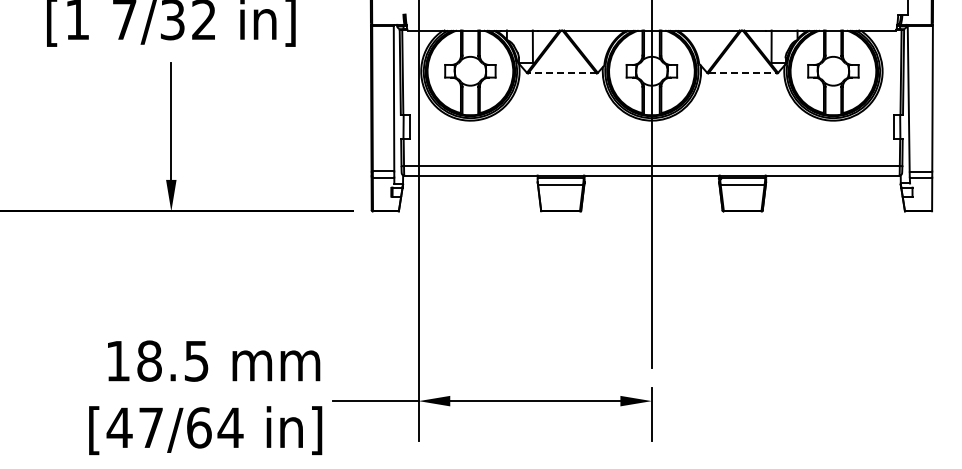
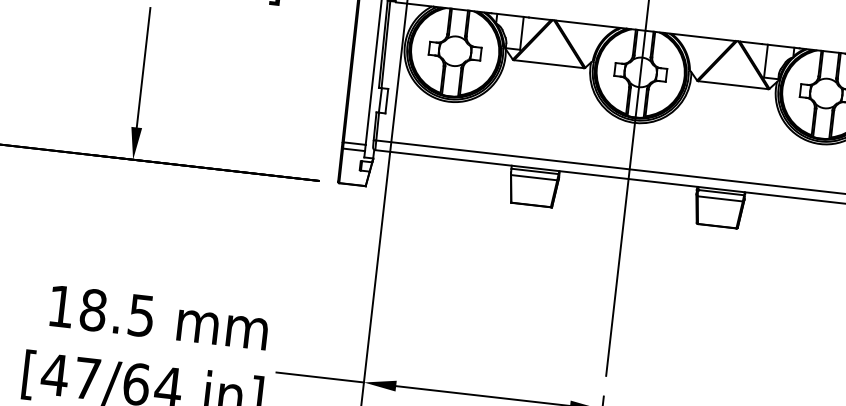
line: (561, 73) -> (548, 64), dashed -> solid
line: (743, 73) -> (734, 85), dashed -> solid

